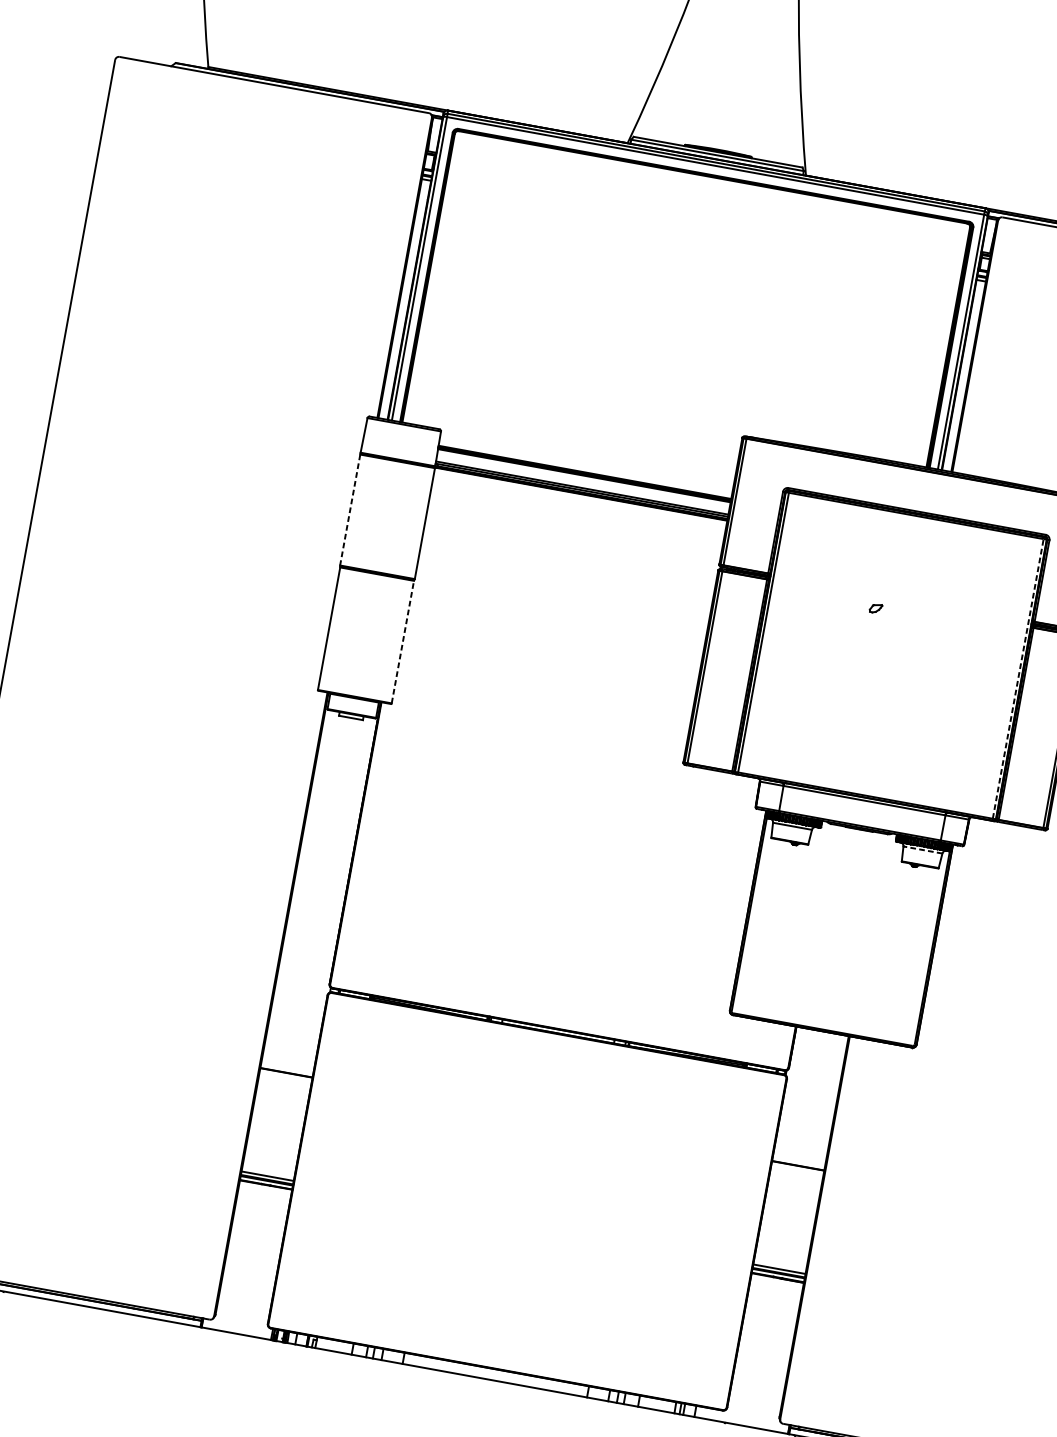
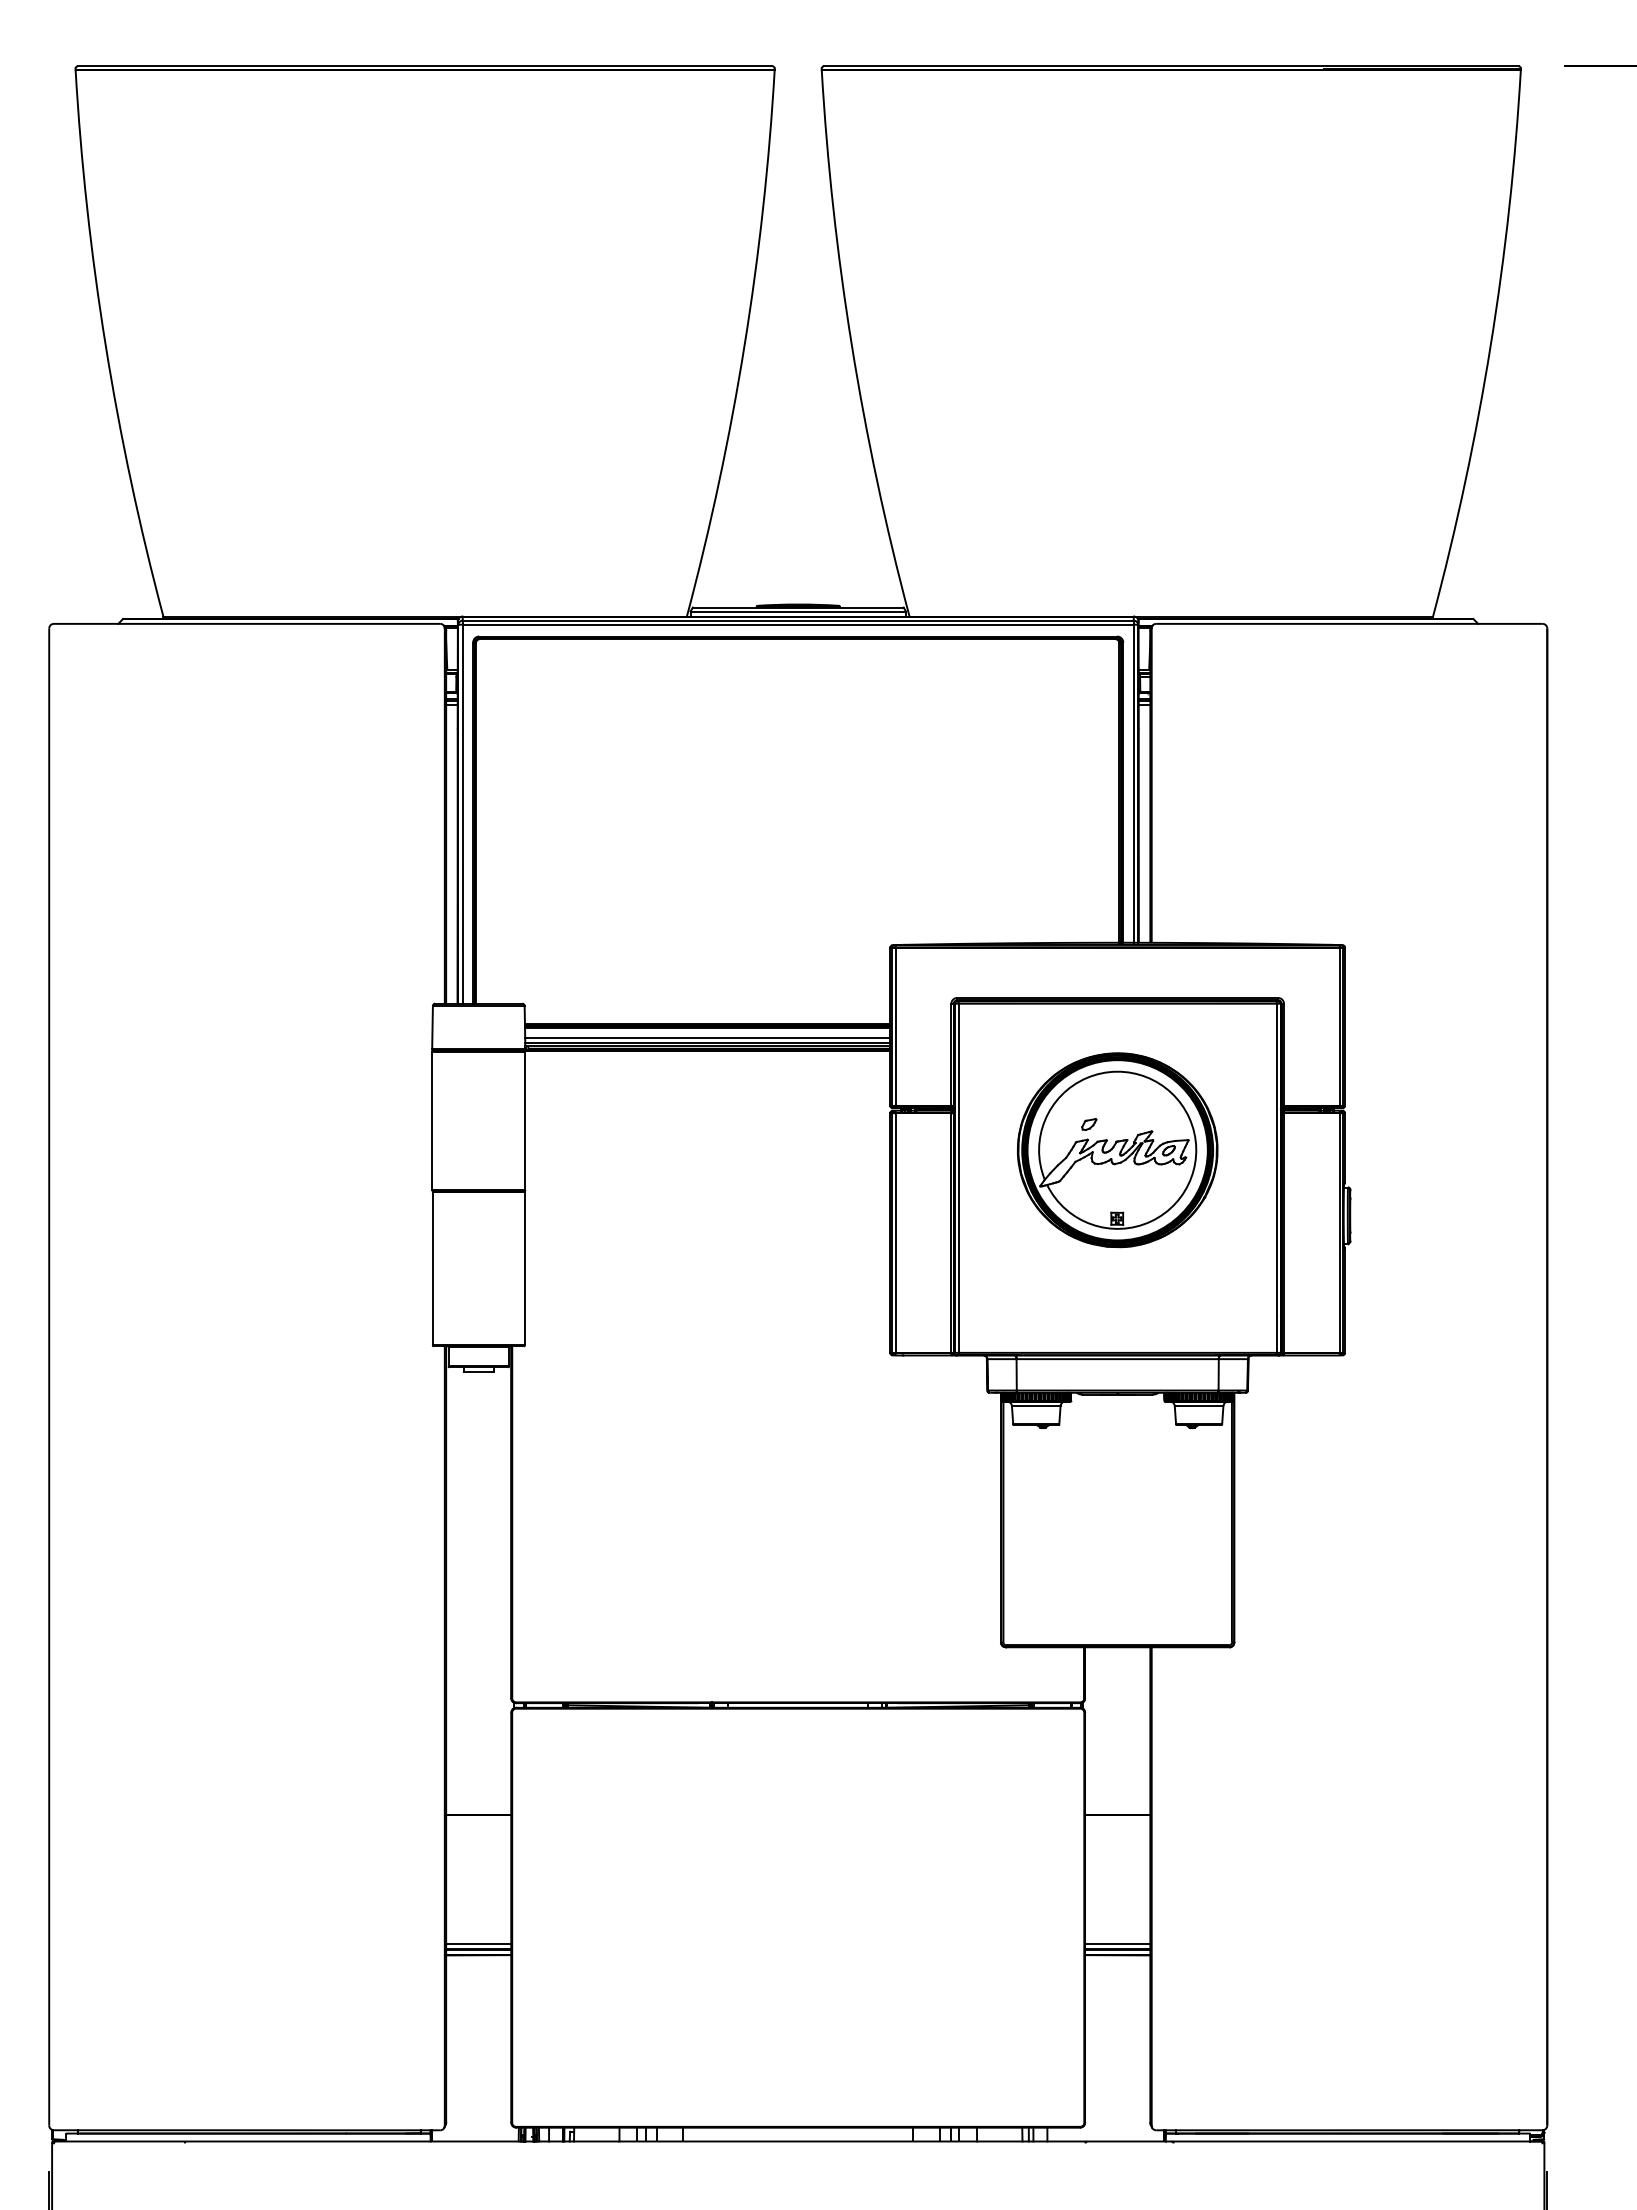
line: (582, 484) -> (707, 1038), added
line: (350, 510) -> (432, 1121), dashed -> solid
part: (894, 633) -> (1117, 1150), added
line: (402, 641) -> (524, 1268), dashed -> solid
line: (1018, 679) -> (1276, 1178), dashed -> solid
line: (922, 850) -> (1198, 1406), dashed -> solid

